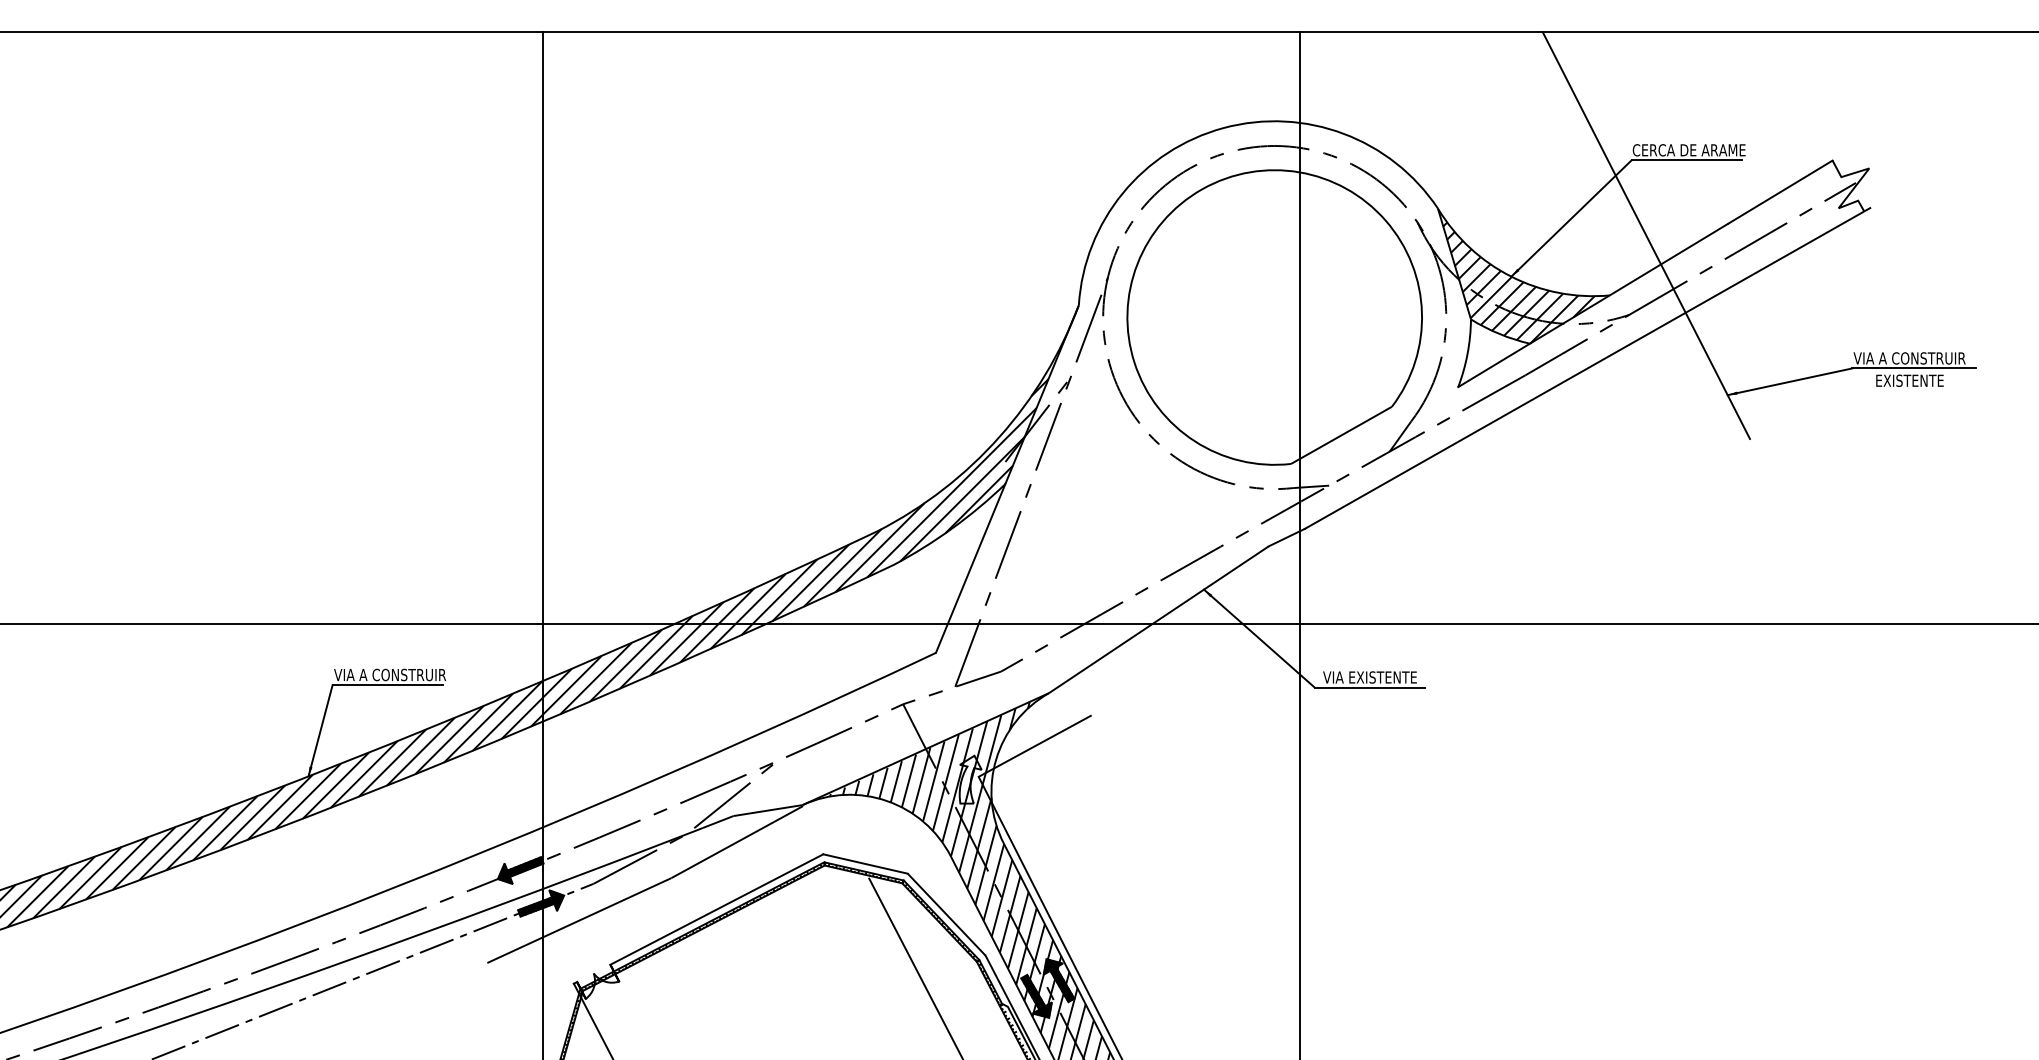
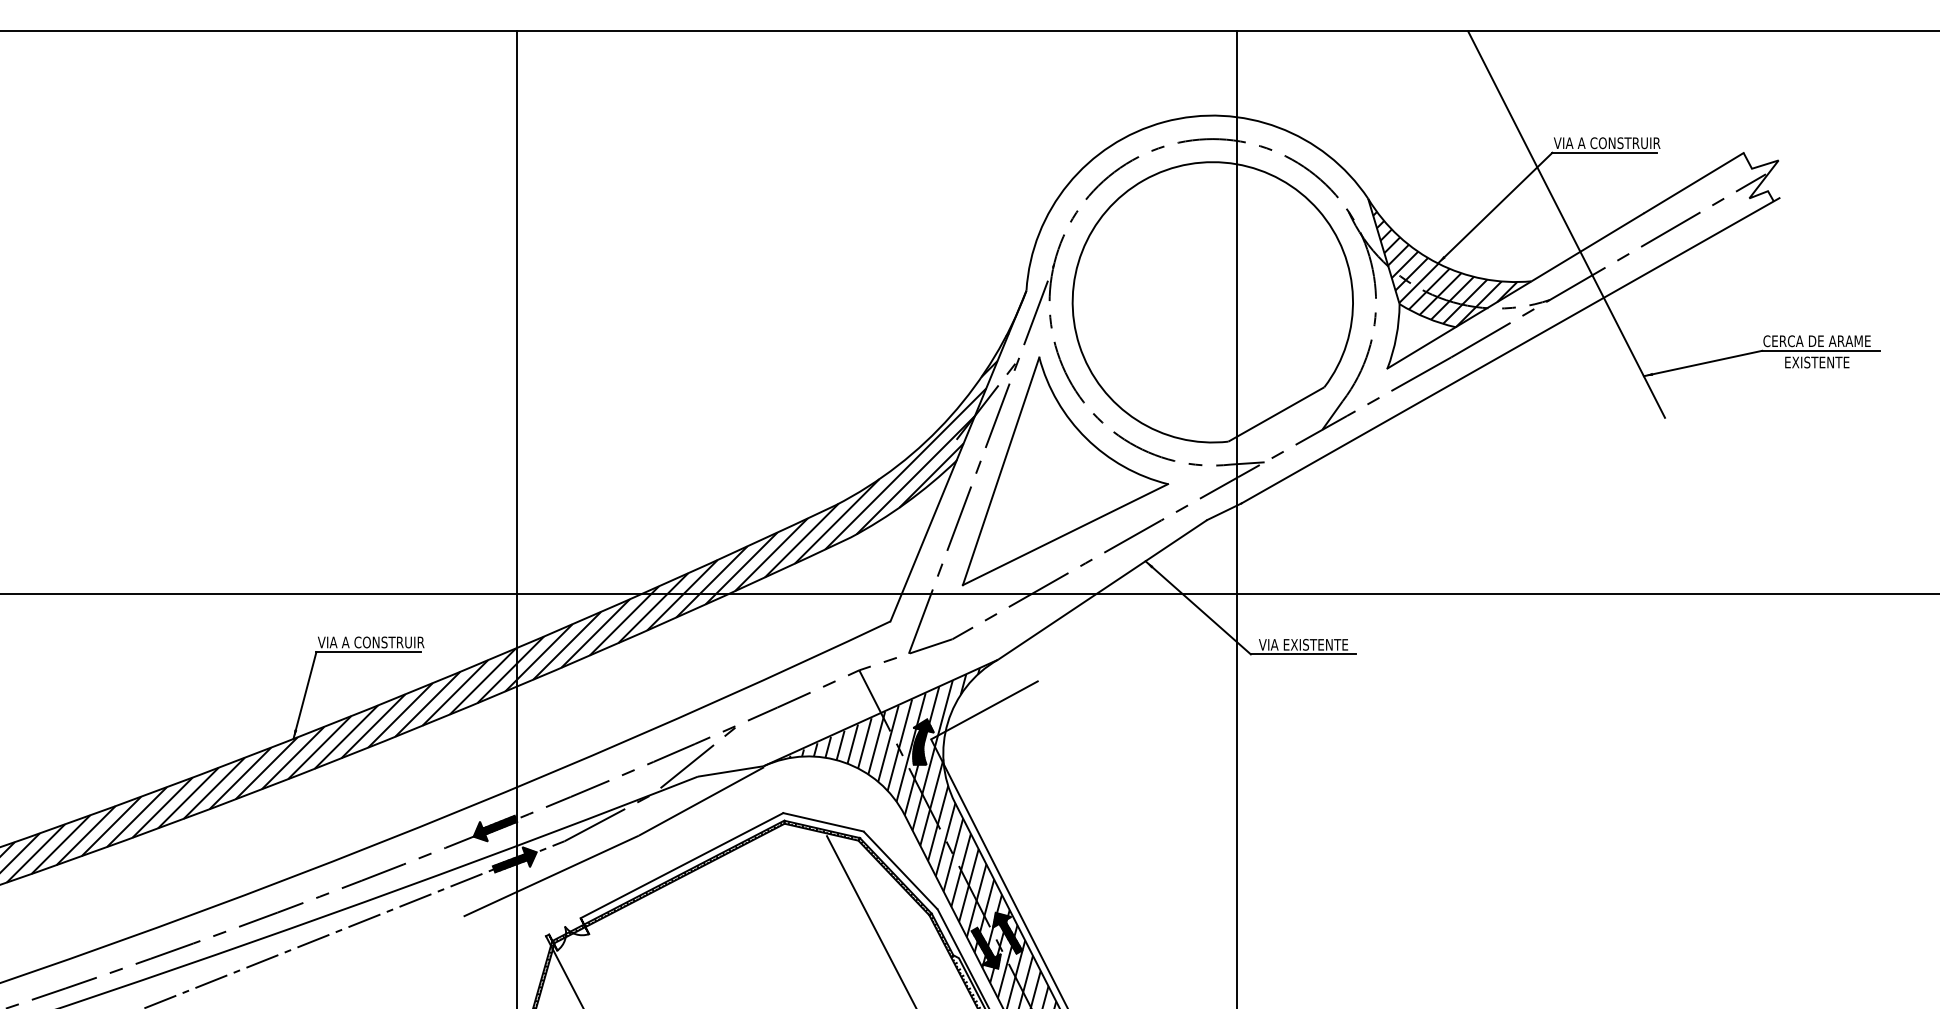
text: (1688, 150) -> (1606, 143), CERCA DE ARAME -> VIA A CONSTRUIR
text: (1909, 358) -> (1816, 341), VIA A CONSTRUIR -> CERCA DE ARAME
part: (1119, 494) -> (1065, 470), added
hatch: (970, 779) -> (923, 741), added

